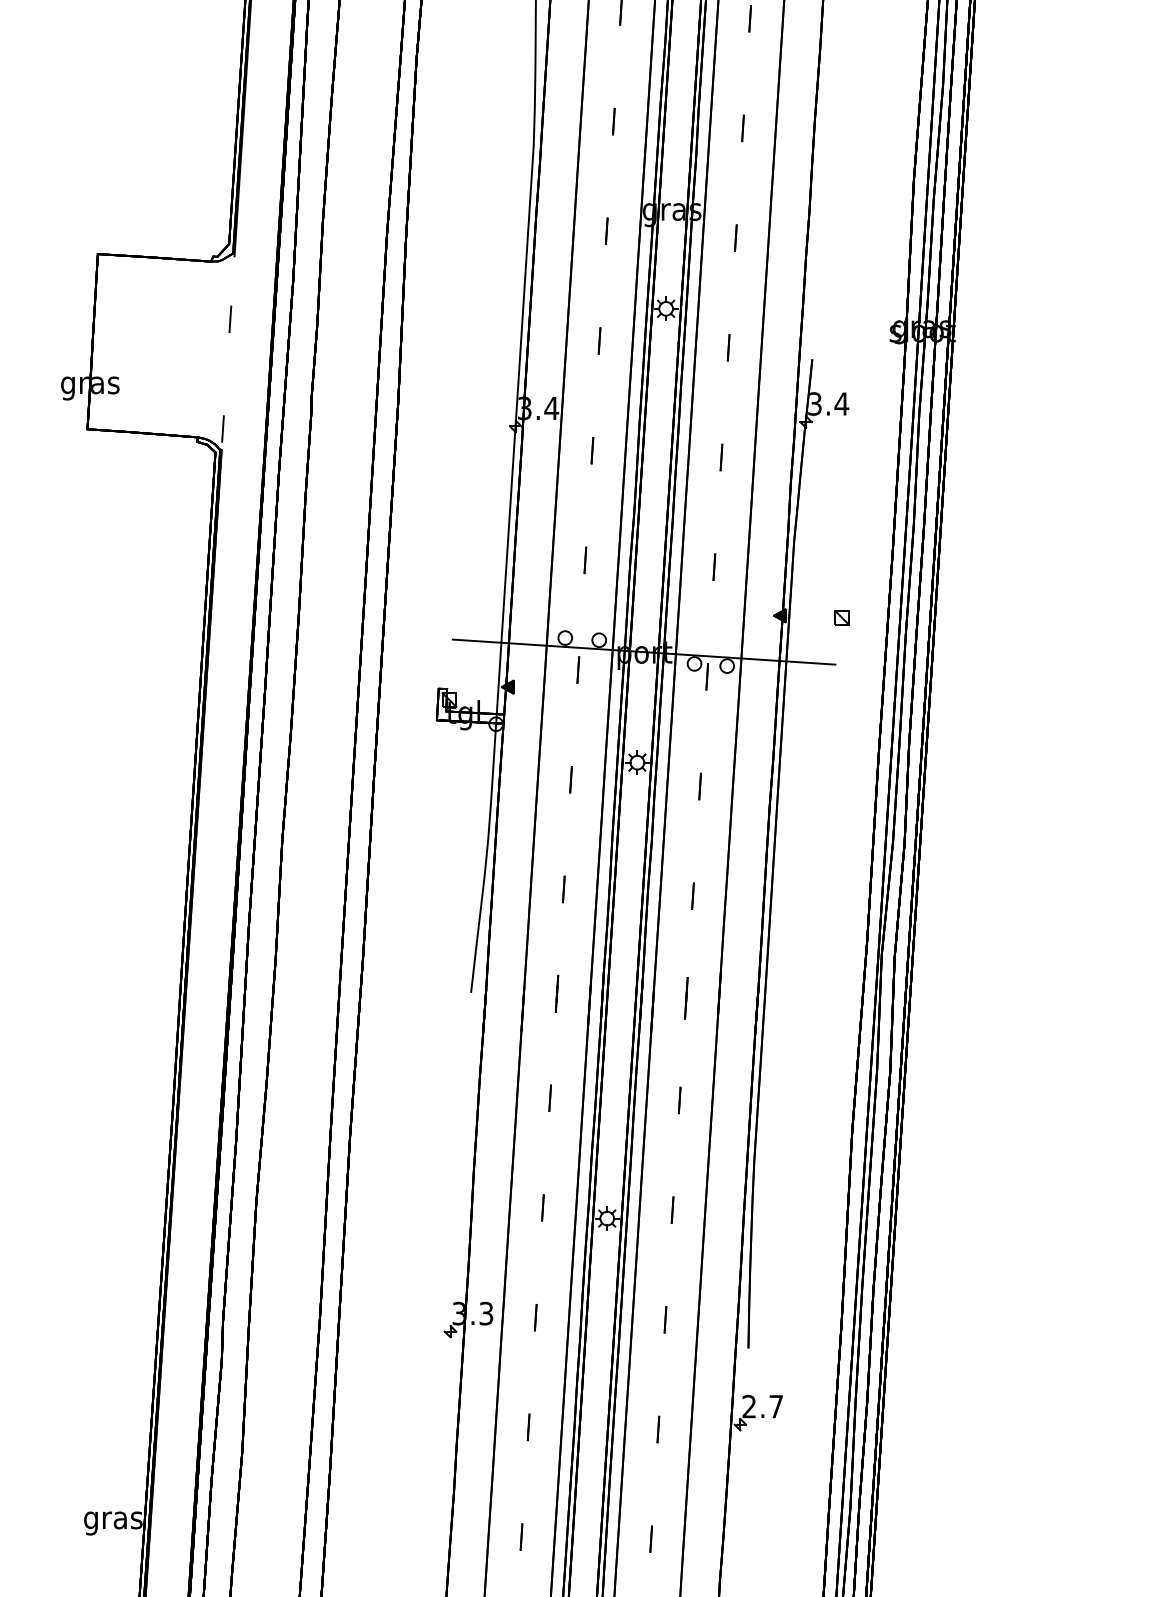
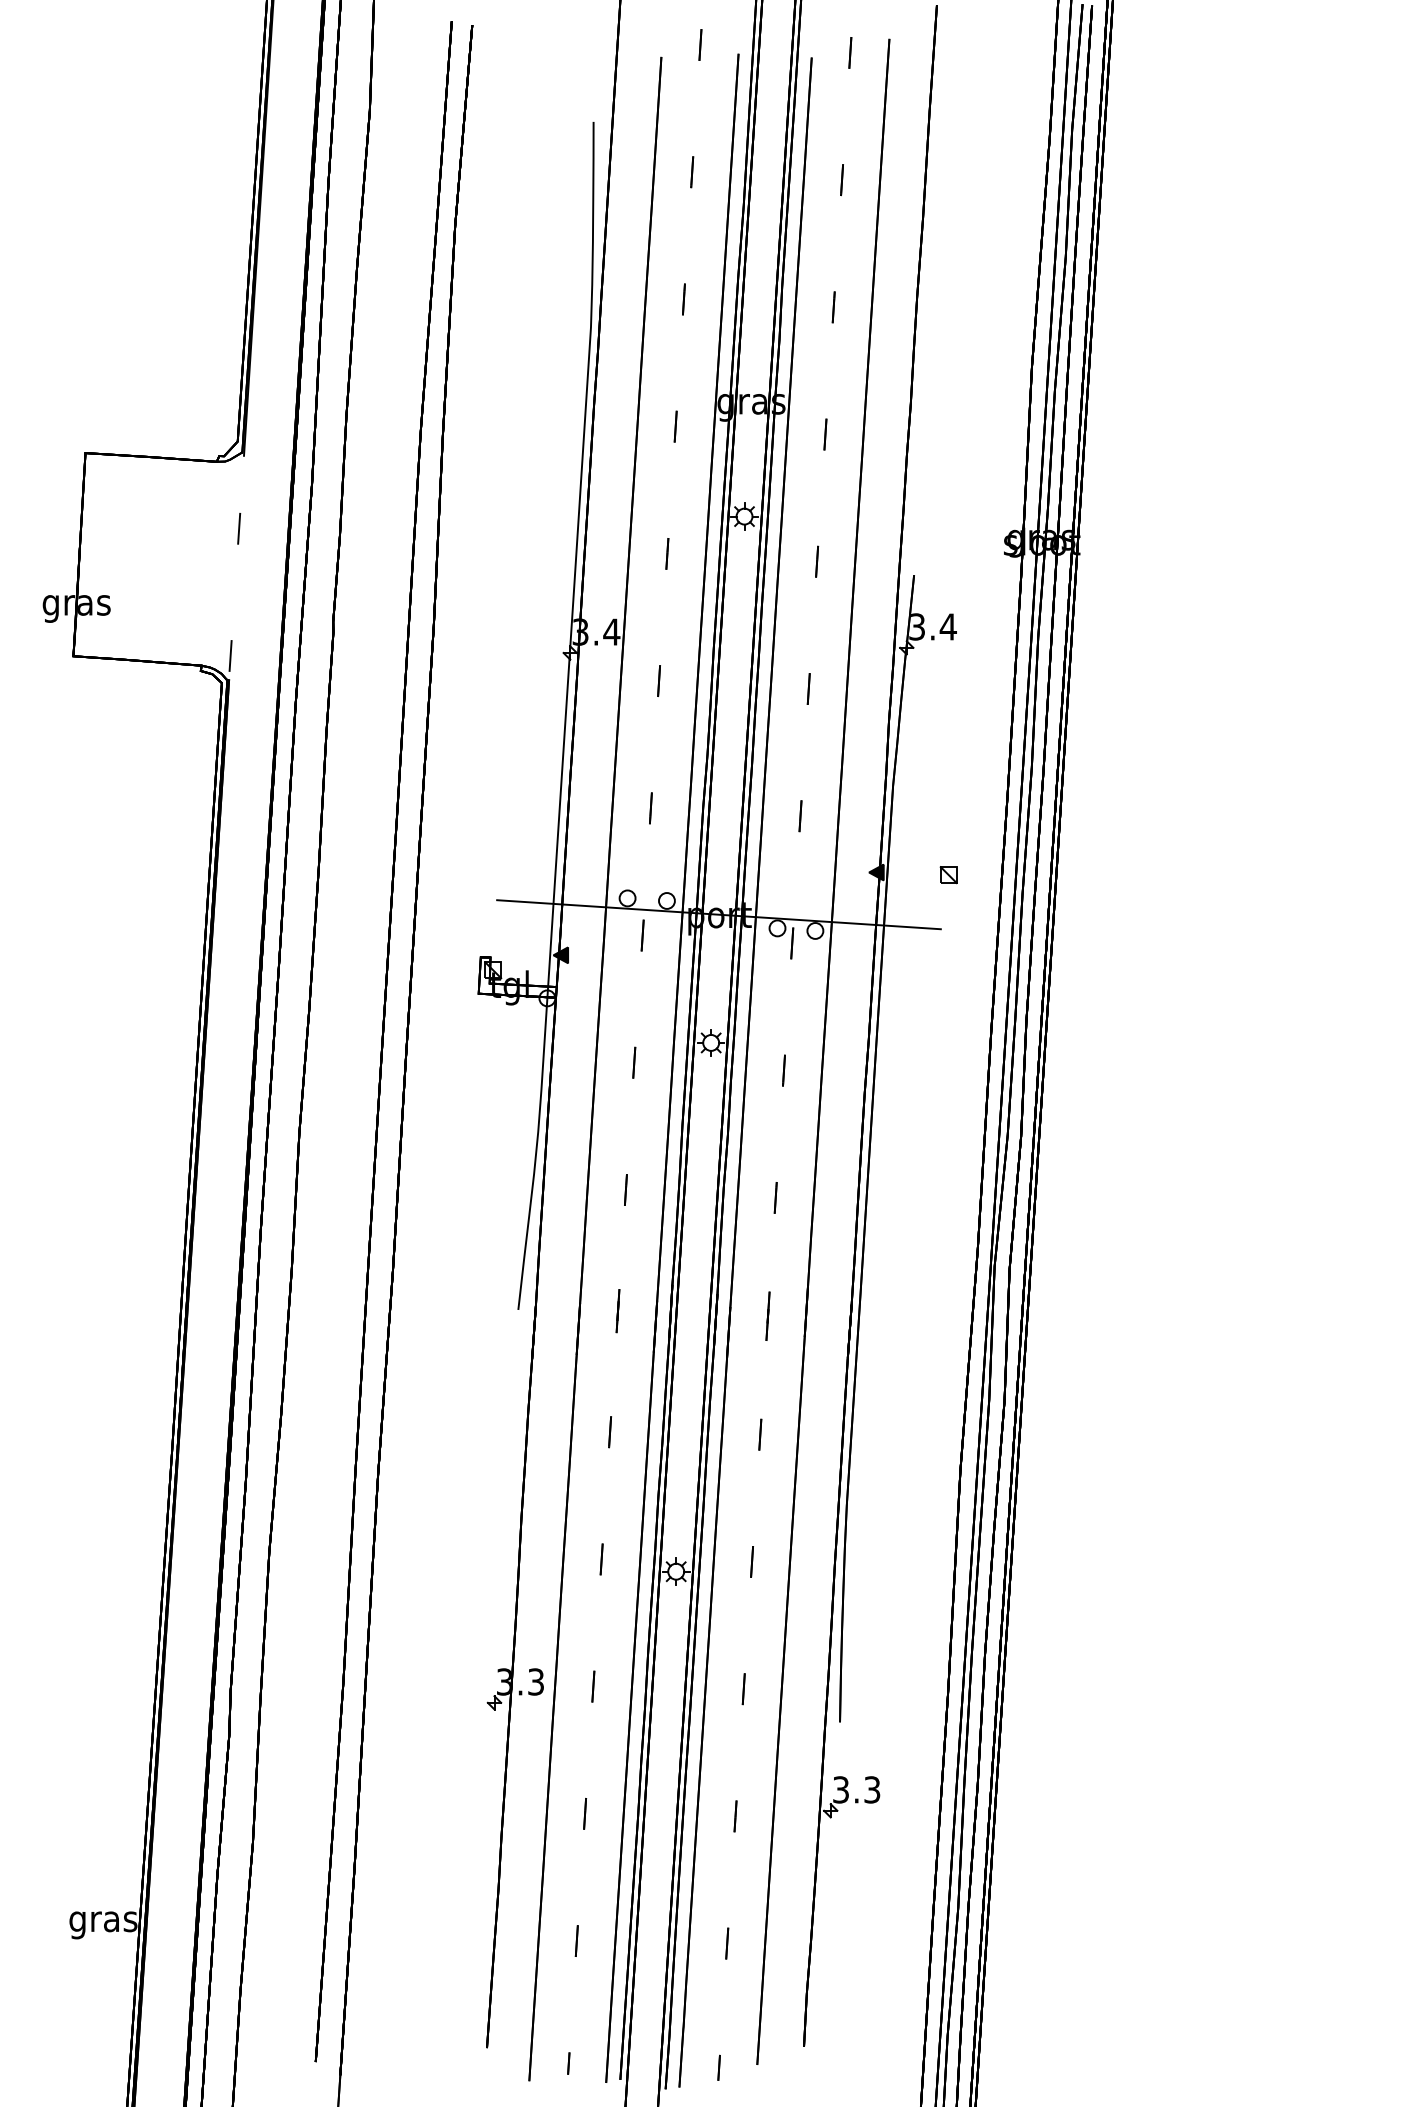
text: (762, 1406) -> (856, 1789), 2.7 -> 3.3

